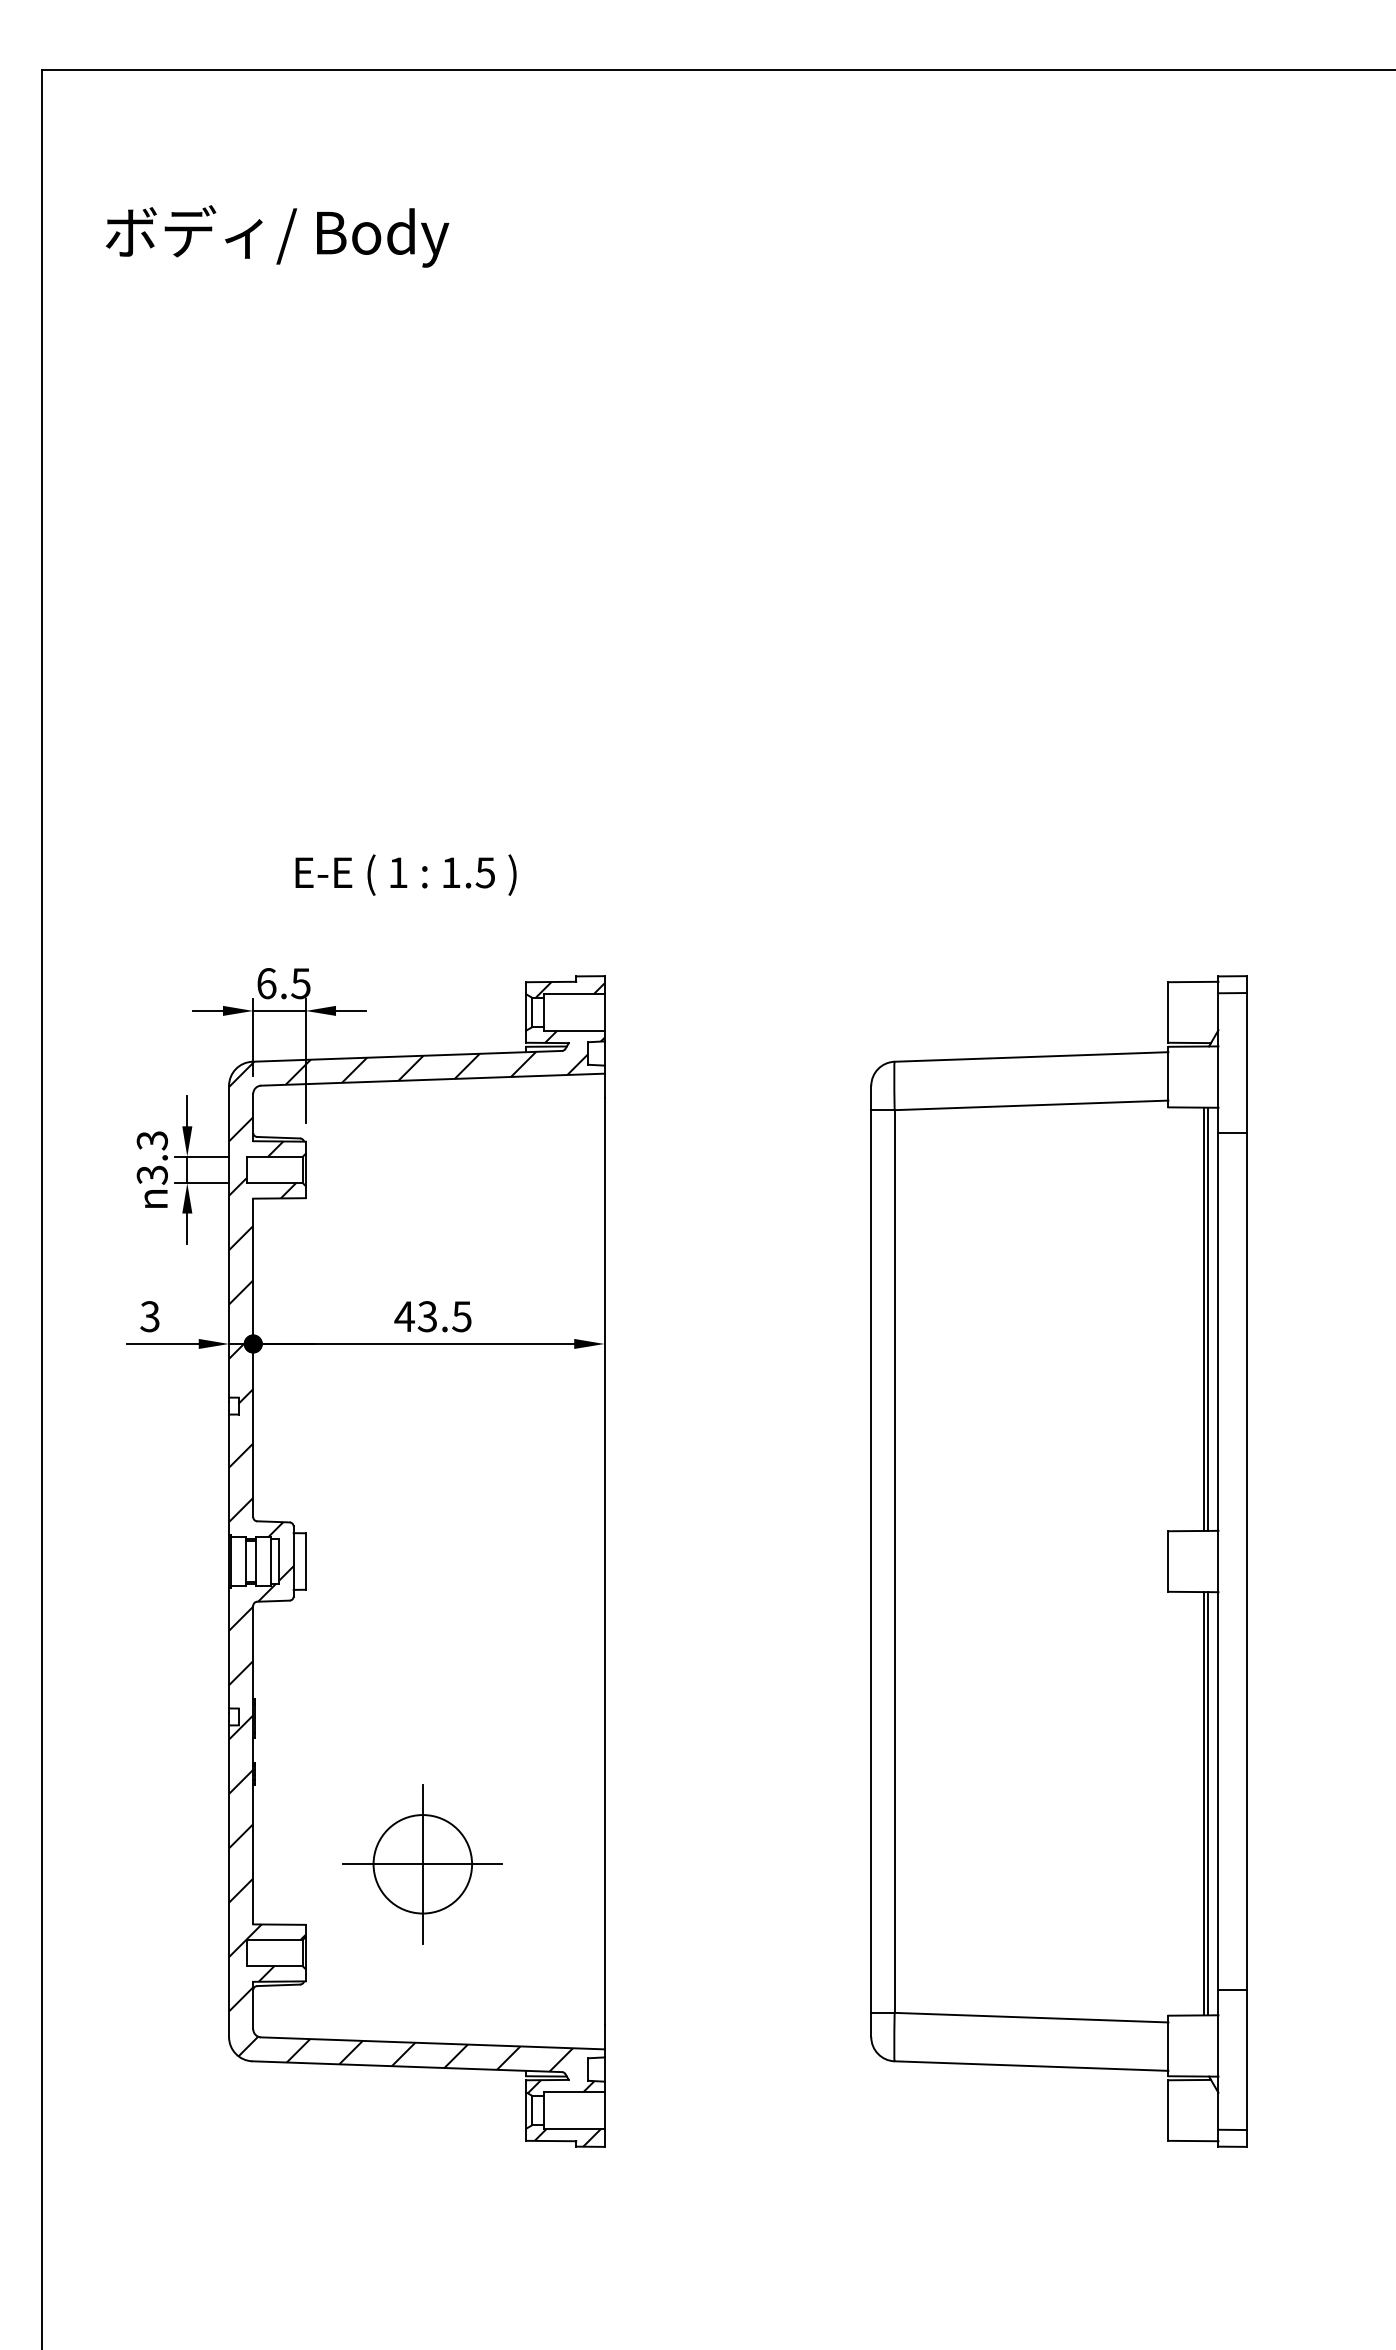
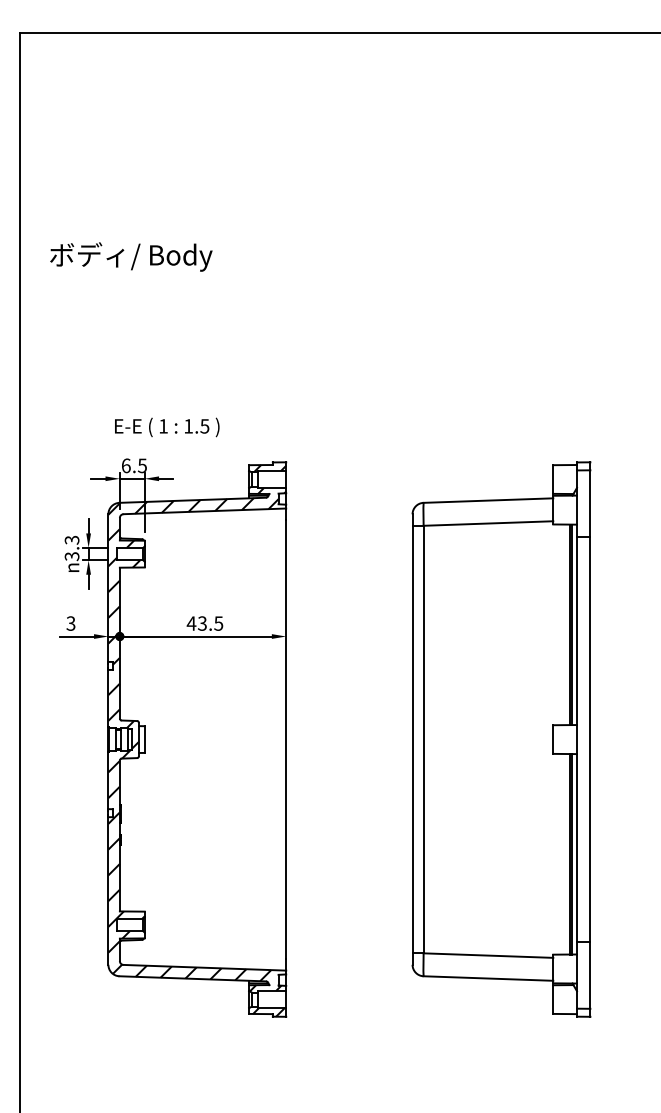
text: (277, 235) -> (131, 256), moved
text: (406, 875) -> (167, 427), moved
part: (423, 1863) -> (200, 882), removed

